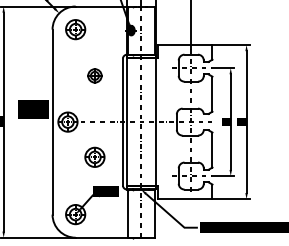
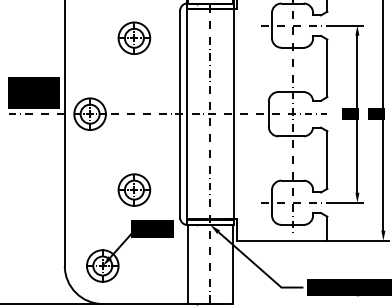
part: (94, 75) -> (133, 37), size x1.43
line: (34, 122) -> (35, 114), added
part: (94, 156) -> (133, 188), moved

